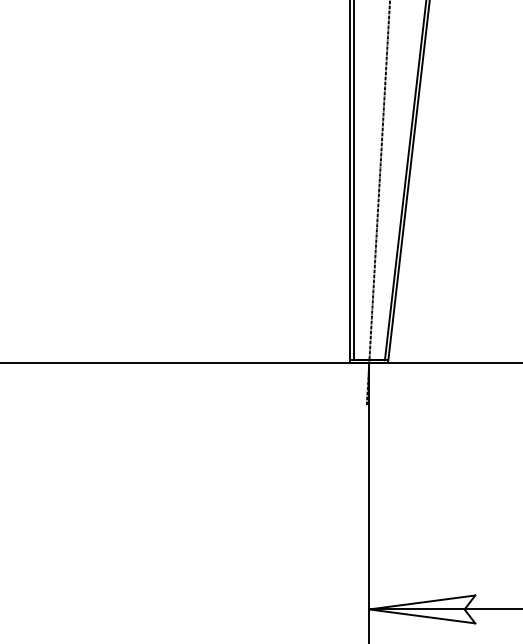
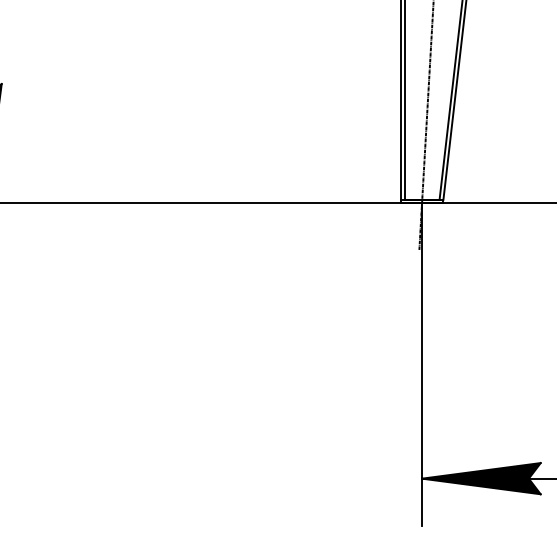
fill: (422, 609) -> (481, 478), added

